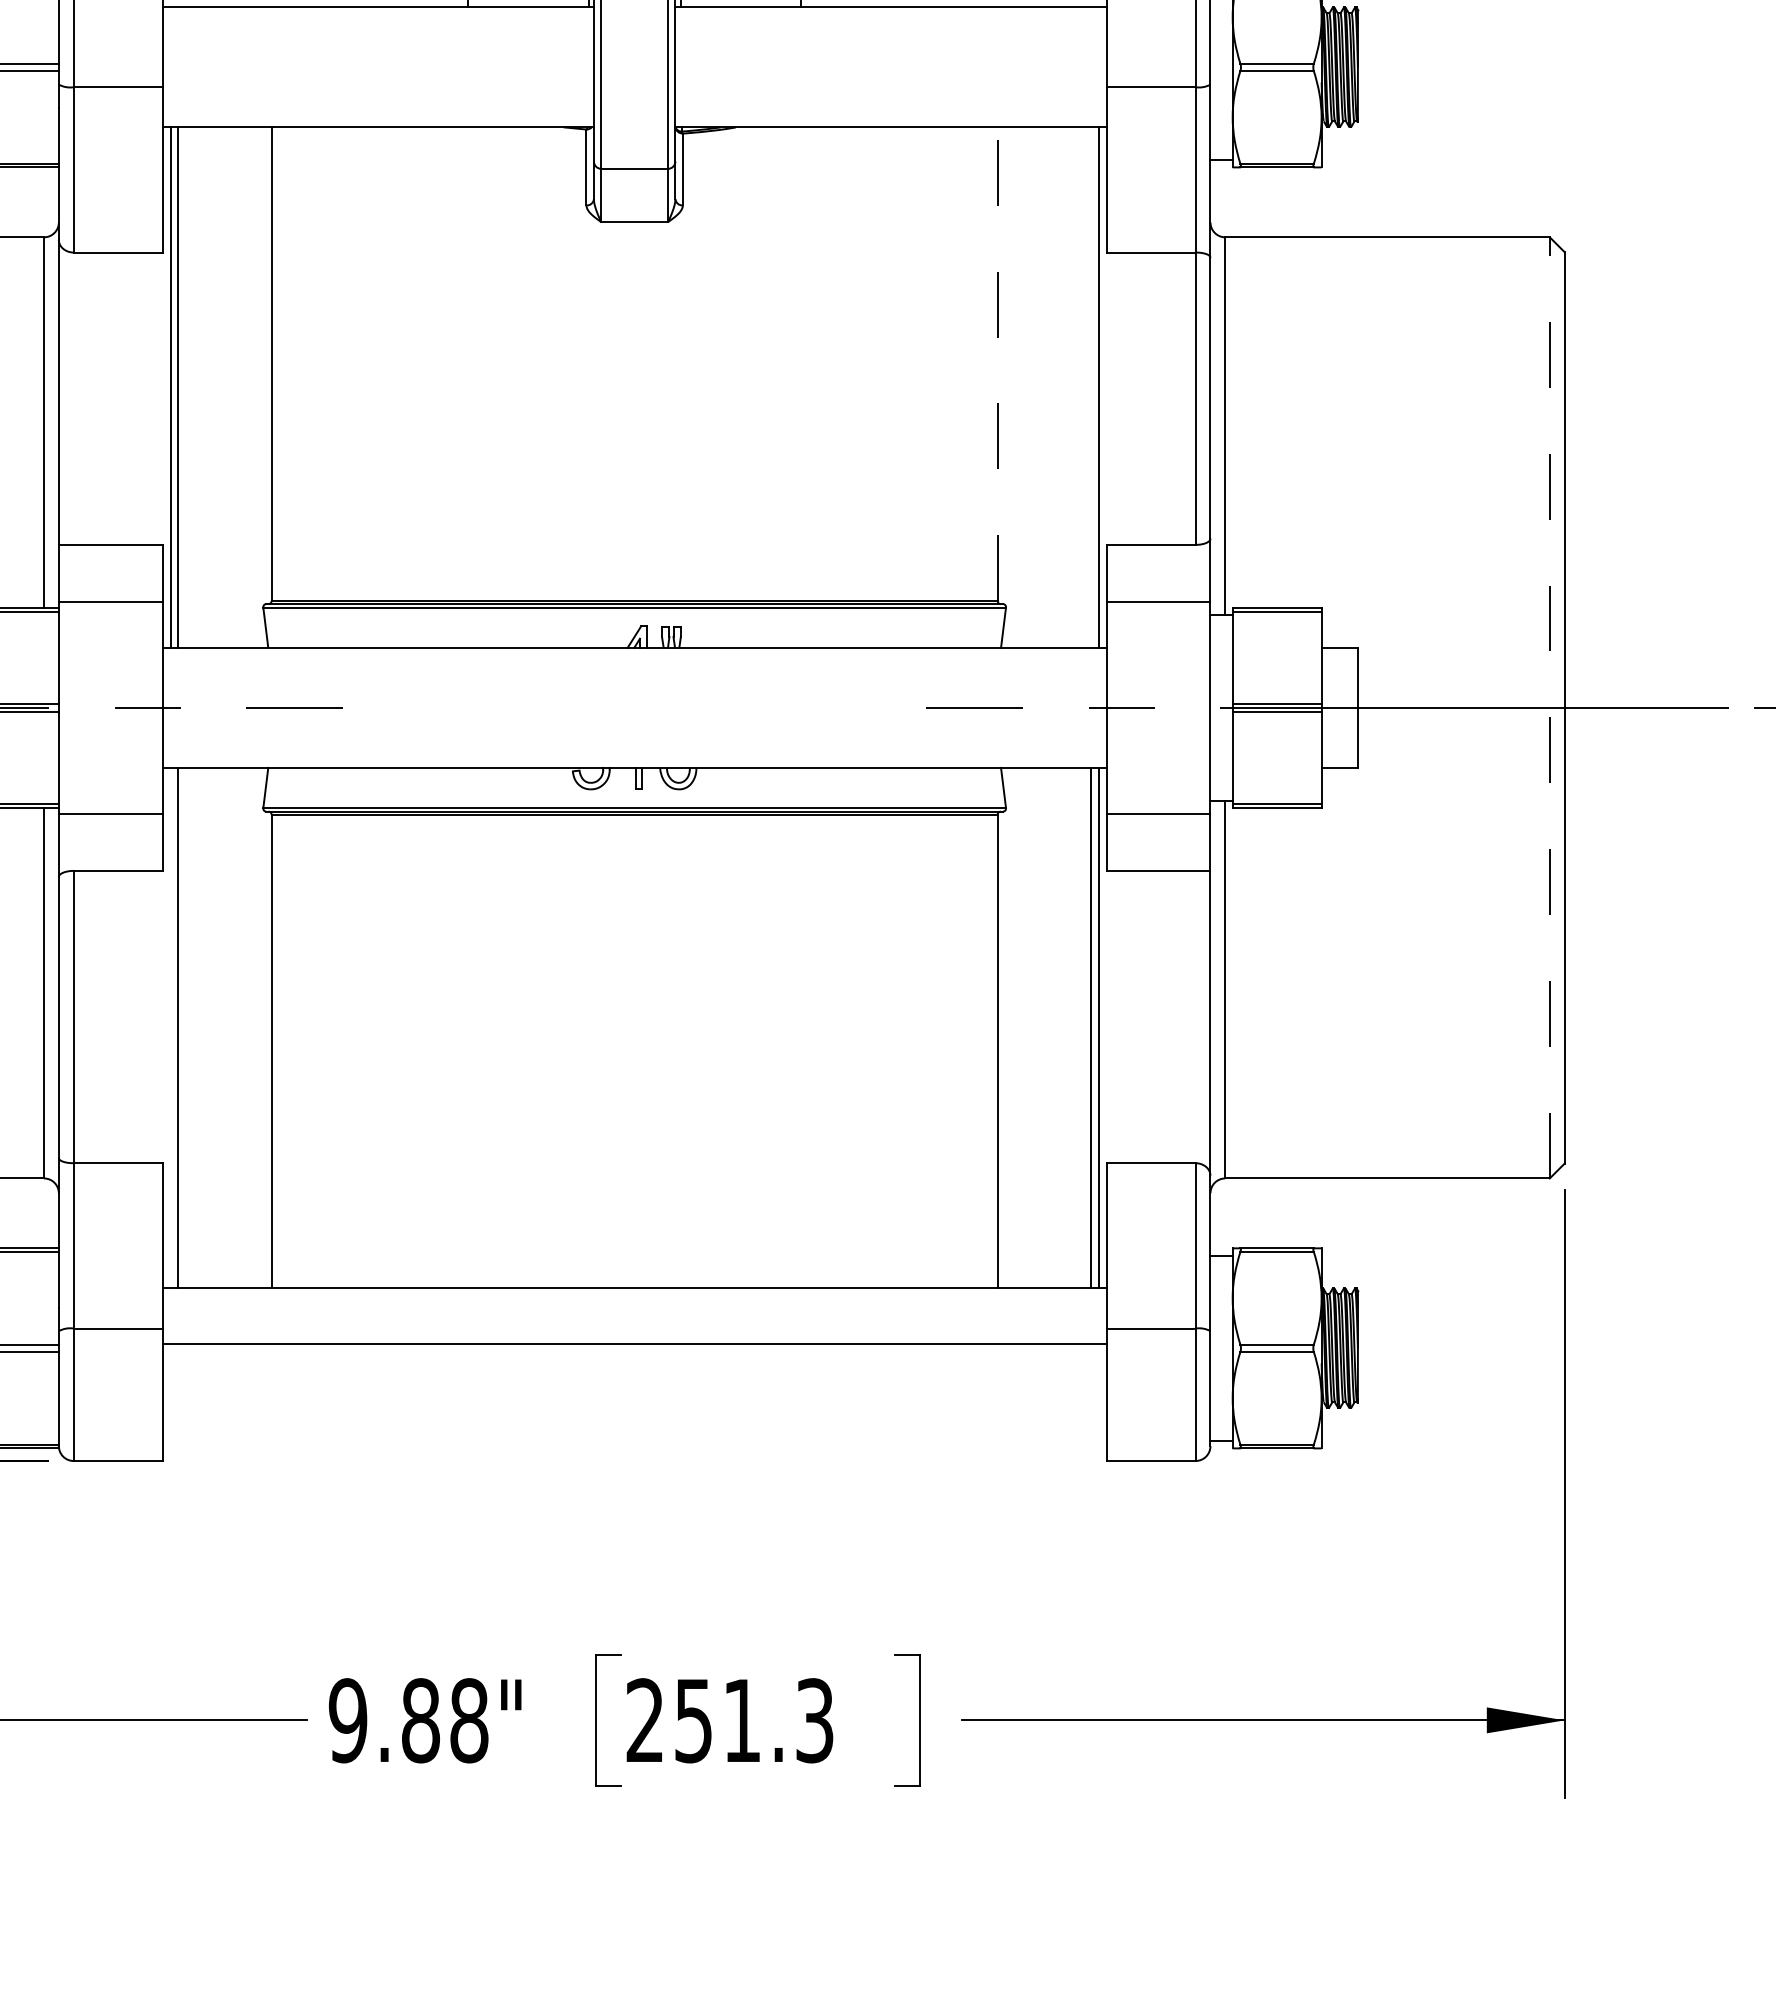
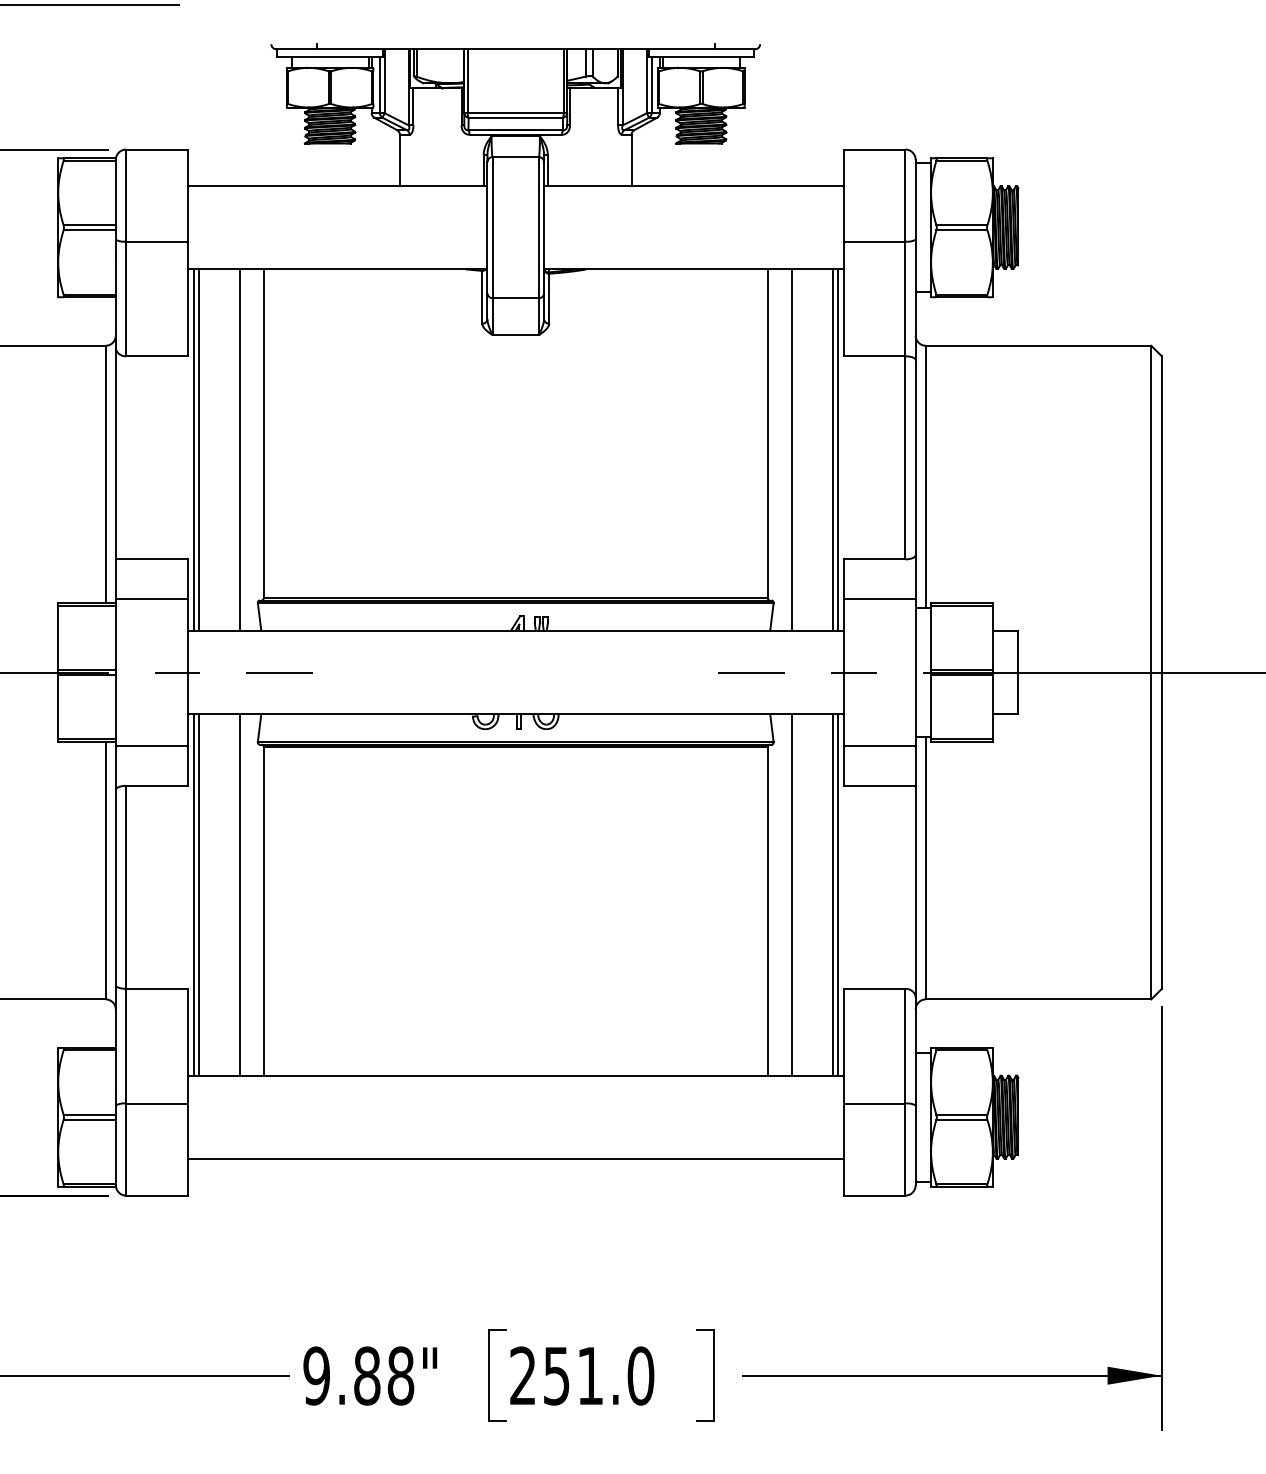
line: (997, 363) -> (767, 433), dashed -> solid
line: (236, 386) -> (239, 449), added
line: (1031, 386) -> (791, 449), added
line: (1090, 386) -> (832, 449), added
line: (1550, 707) -> (1151, 672), dashed -> solid
line: (170, 1027) -> (193, 894), added
line: (236, 1027) -> (239, 894), added
line: (1031, 1027) -> (791, 894), added
line: (634, 1344) -> (515, 1159), moved
text: (814, 1720) -> (640, 1375), 251.3 -> 251.0

